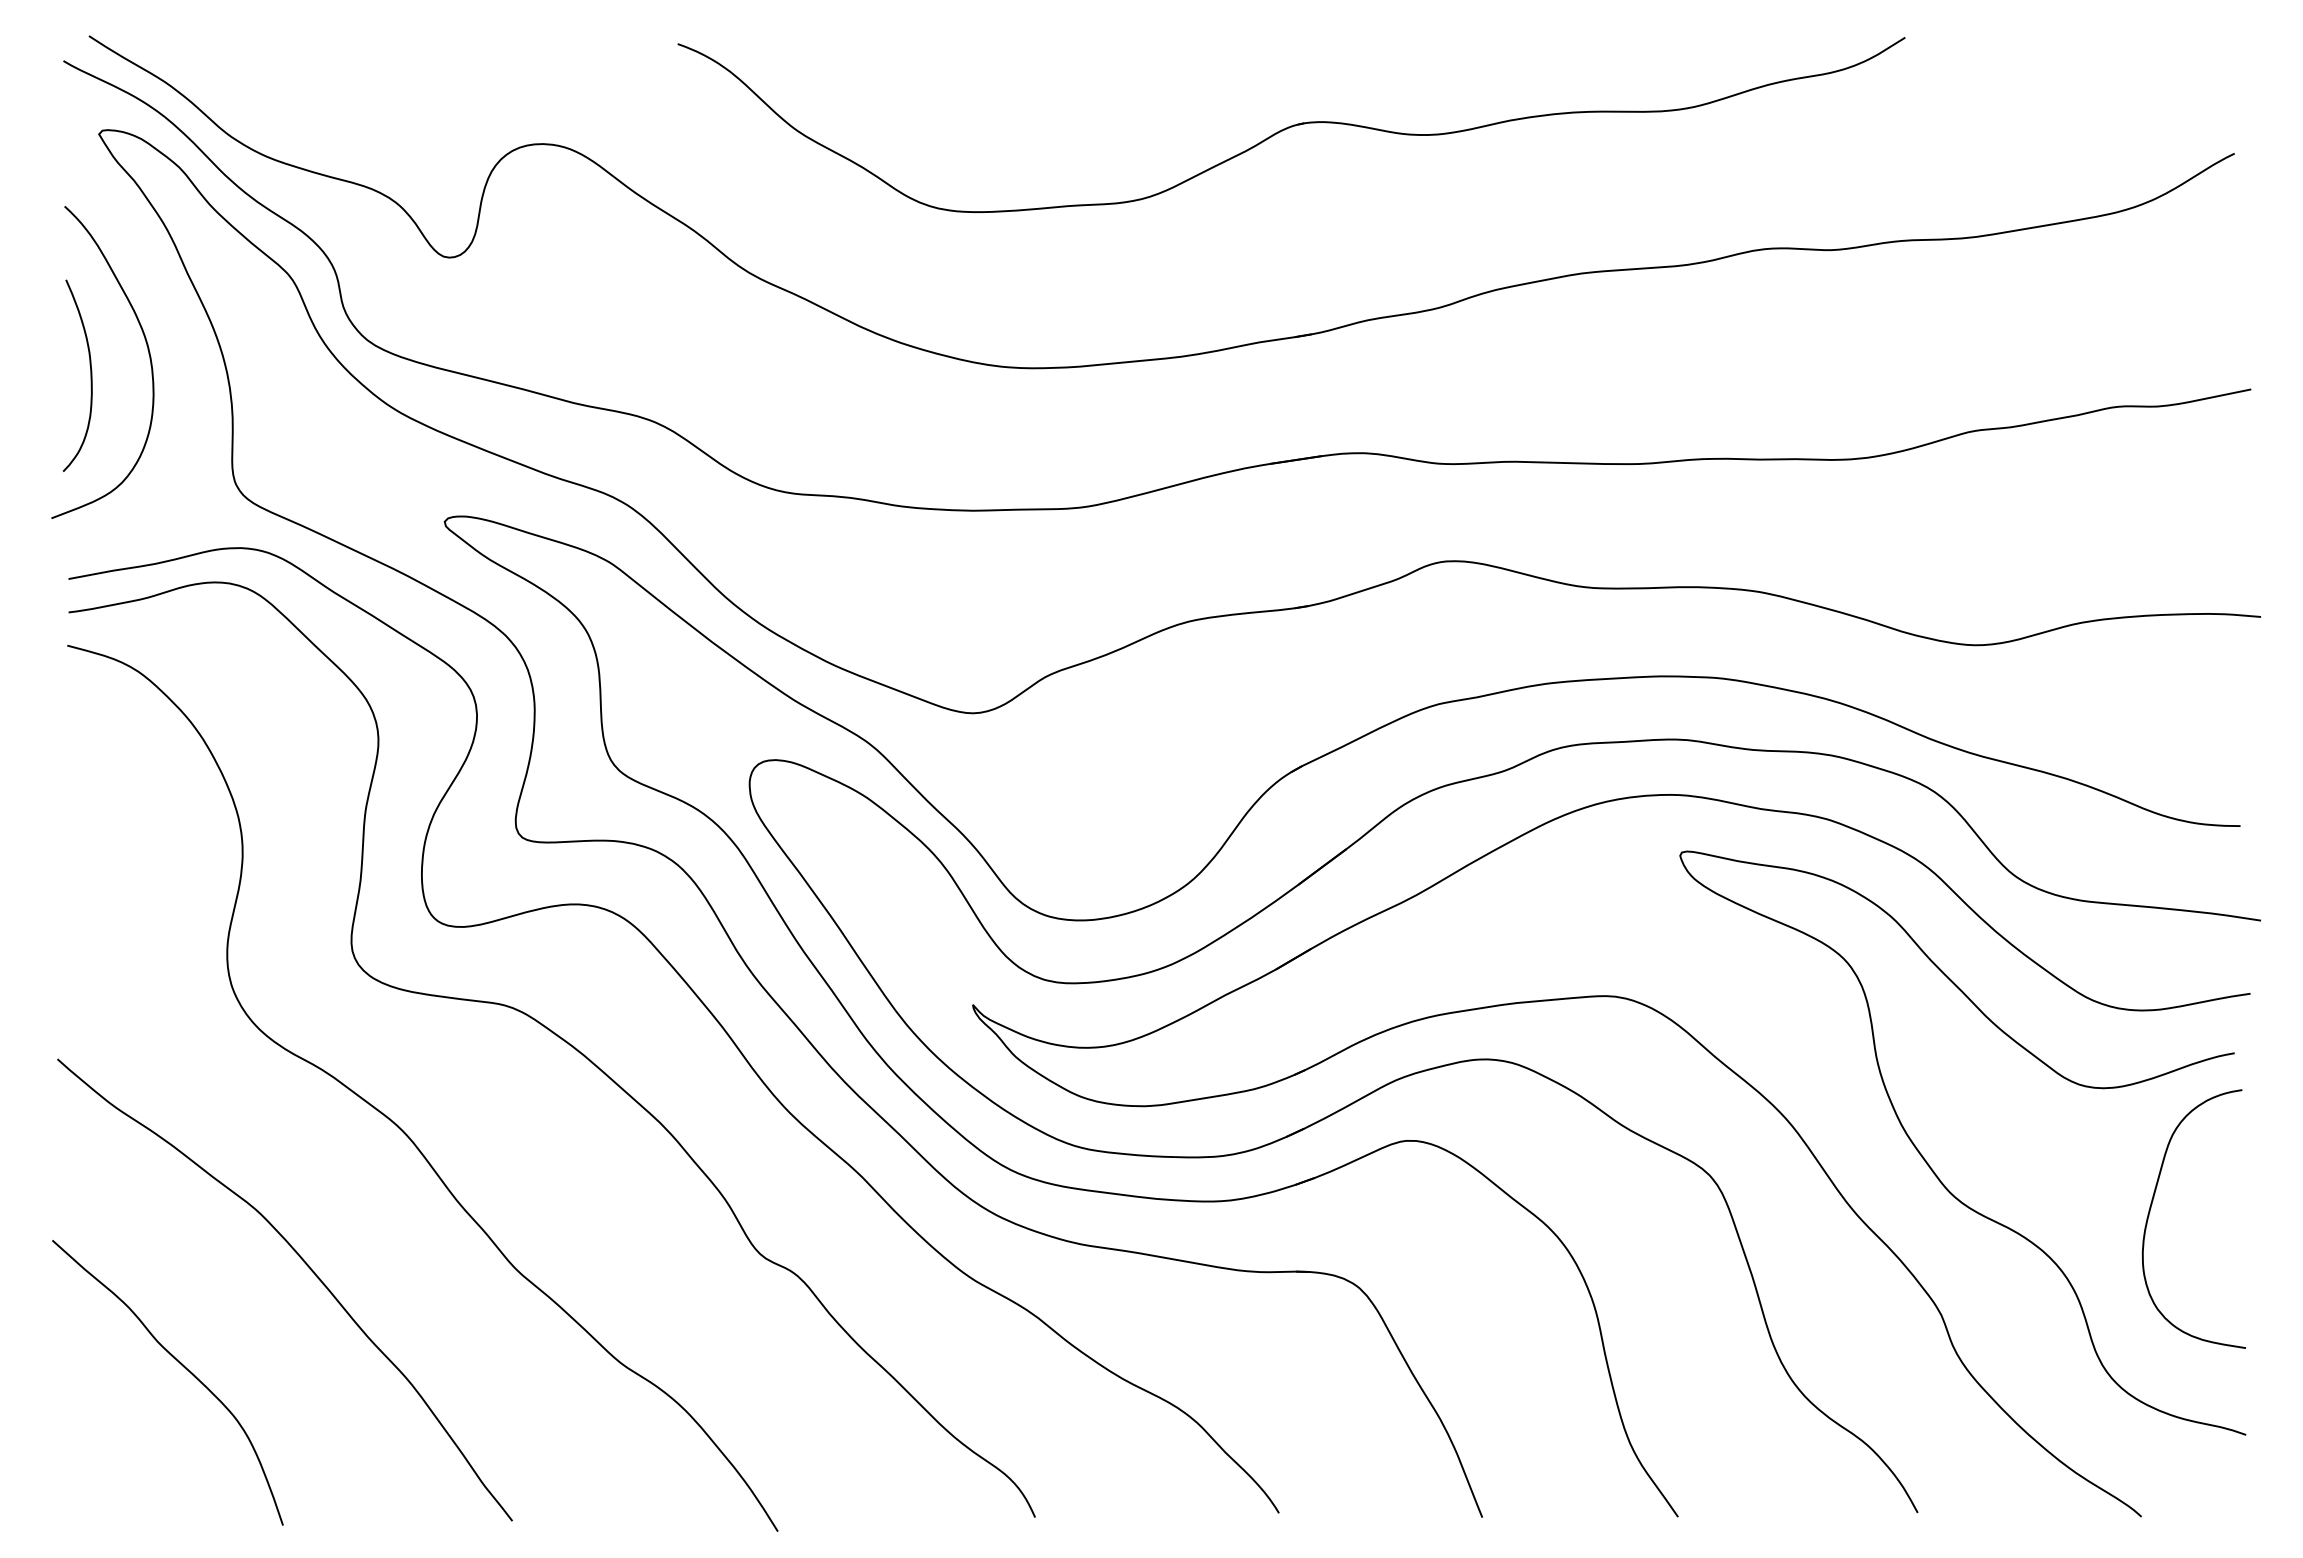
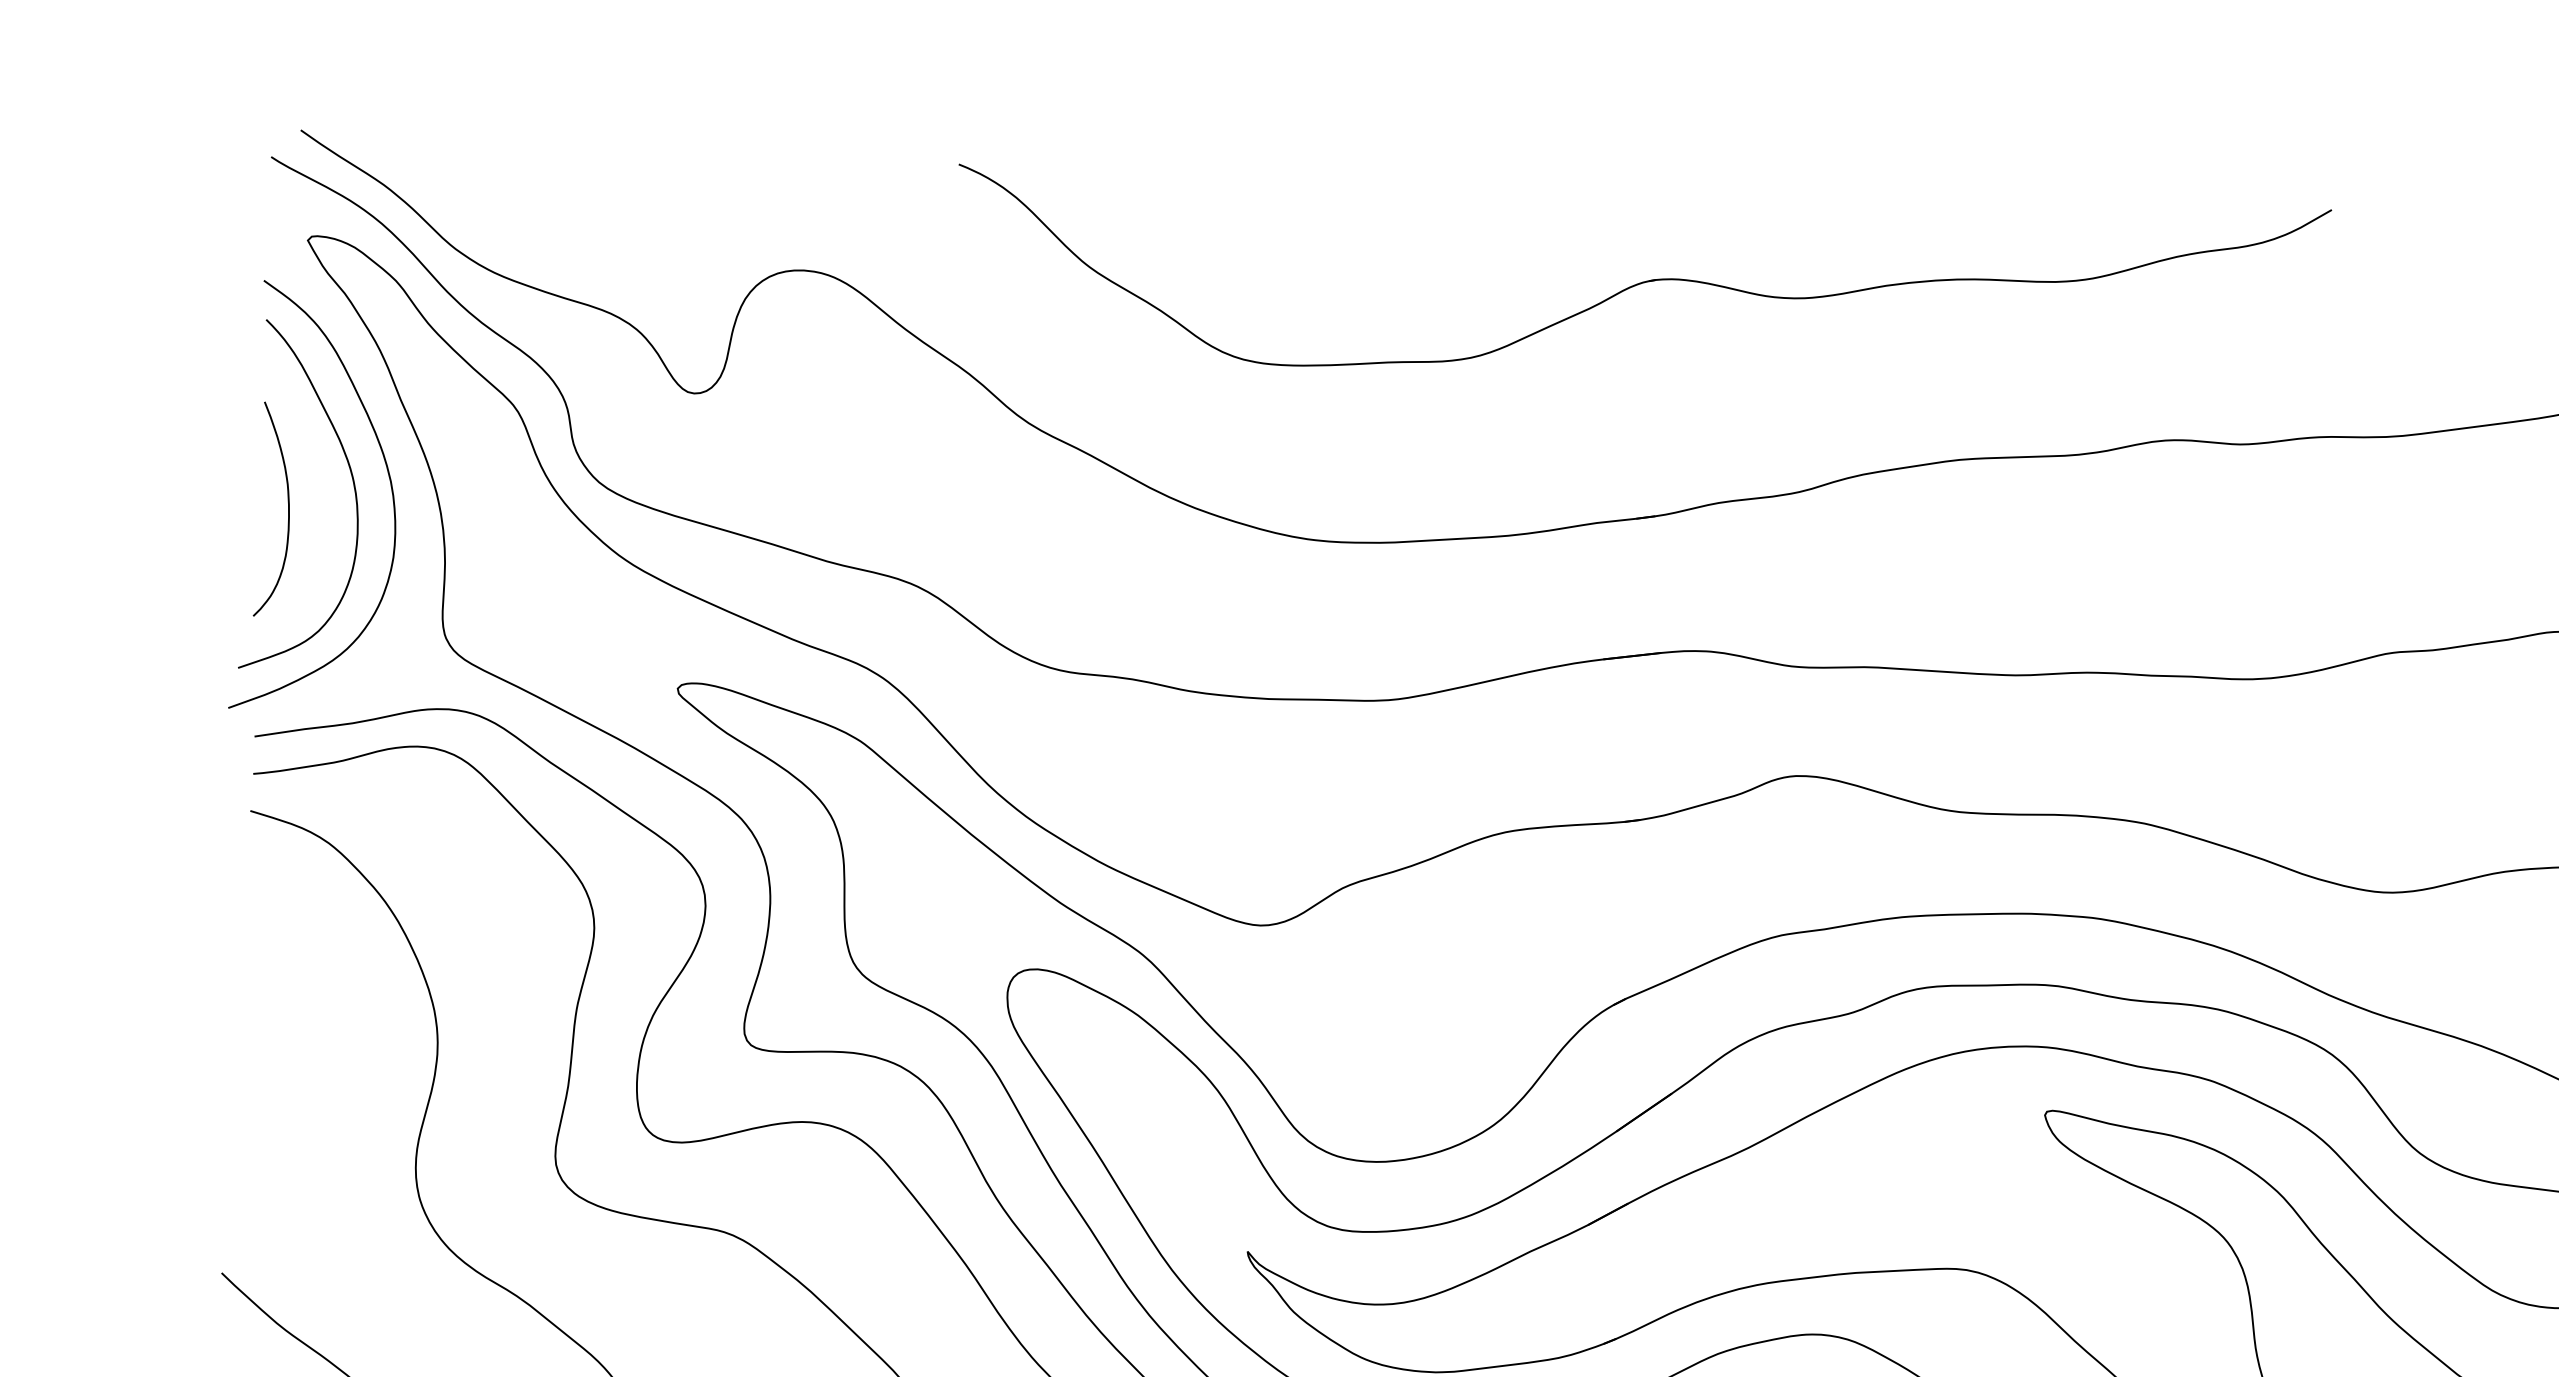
curve: (179, 344) -> (388, 479), added

